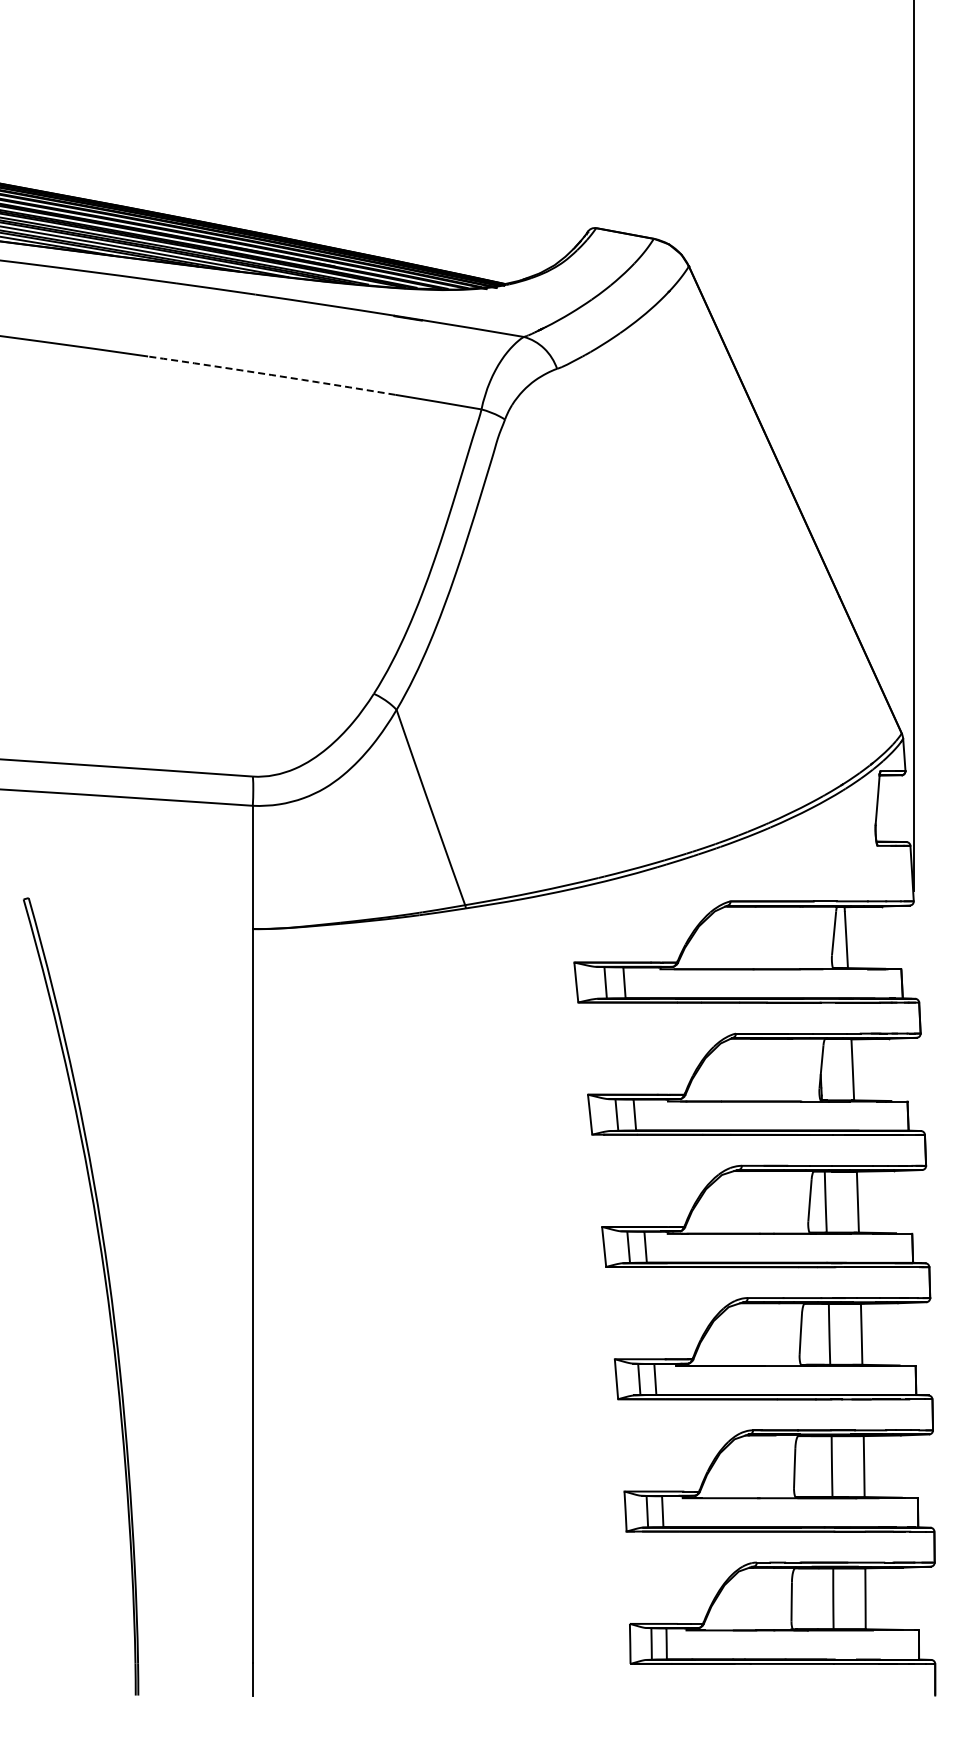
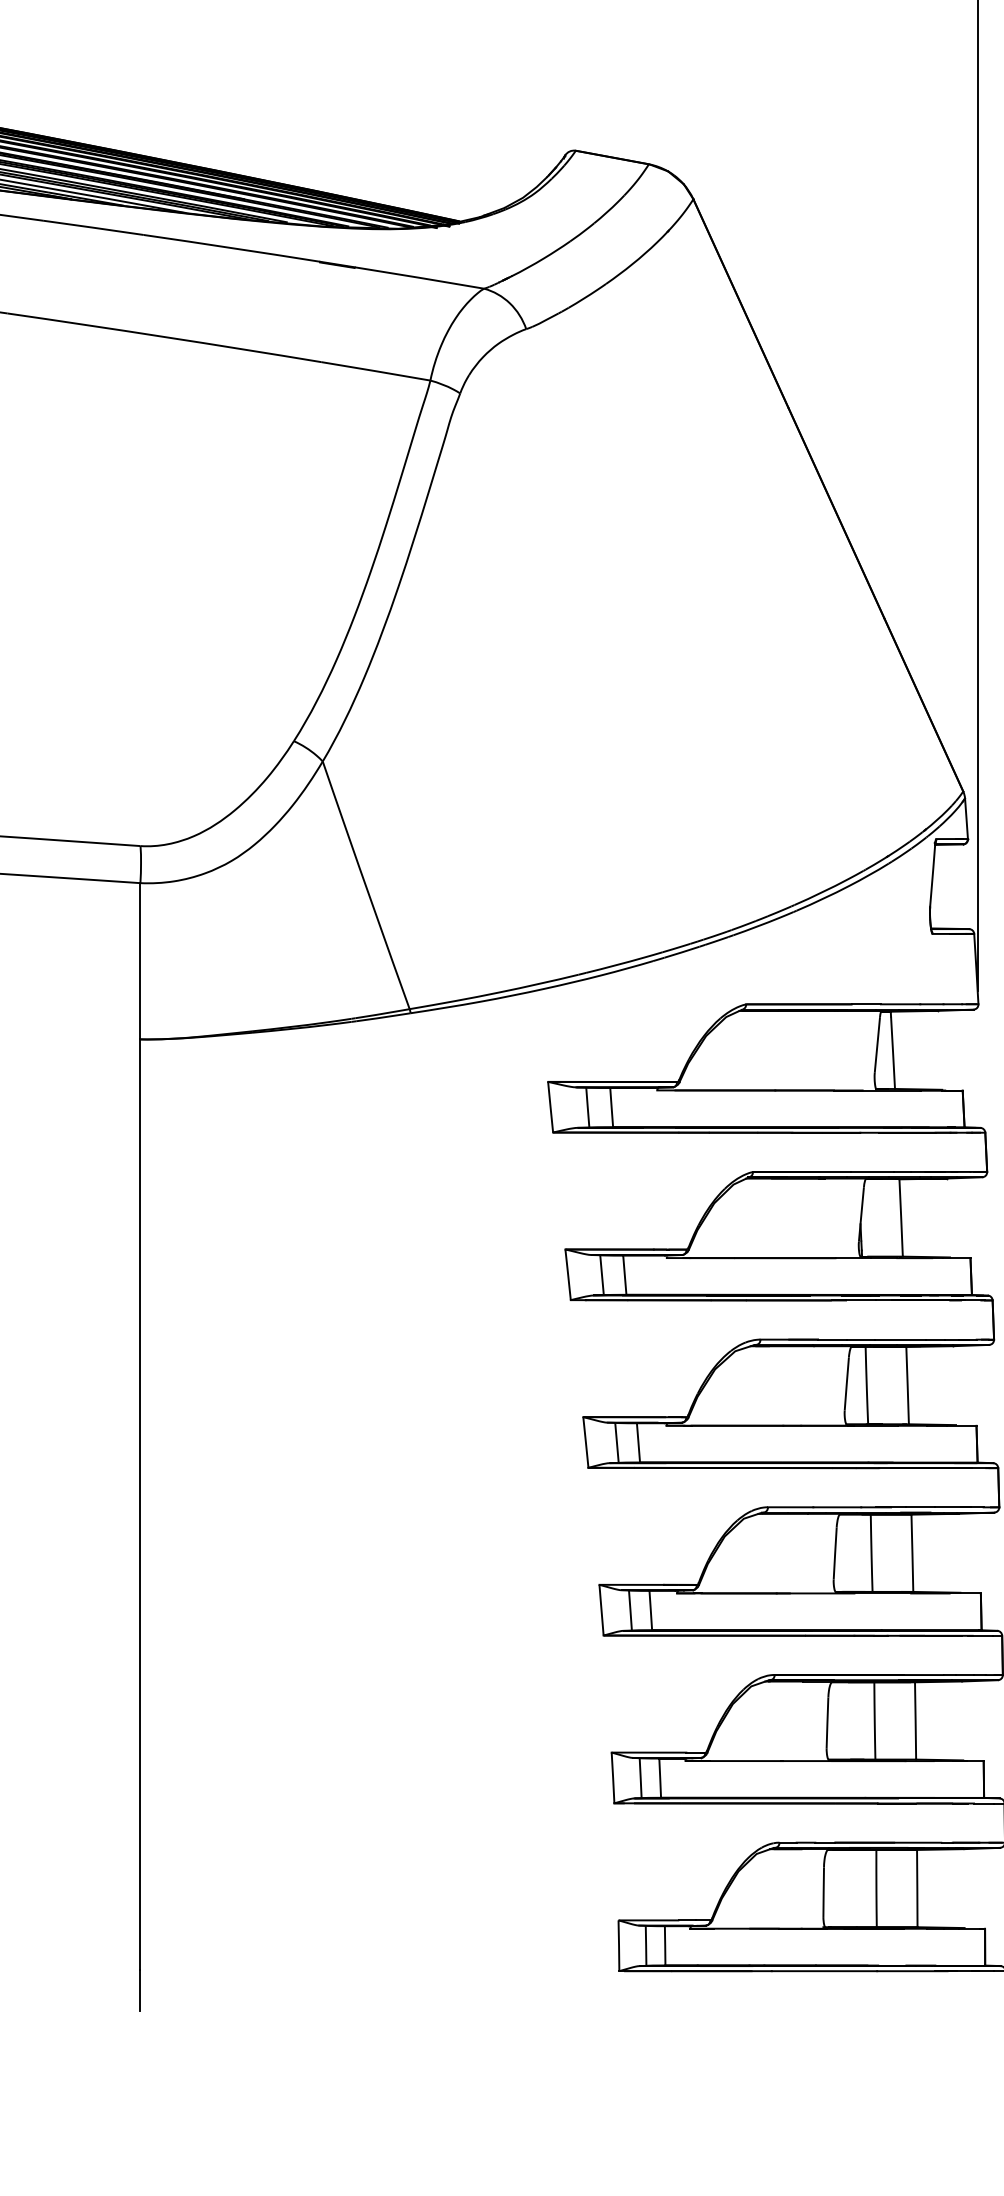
arc: (271, 375) -> (164, 337), dashed -> solid

